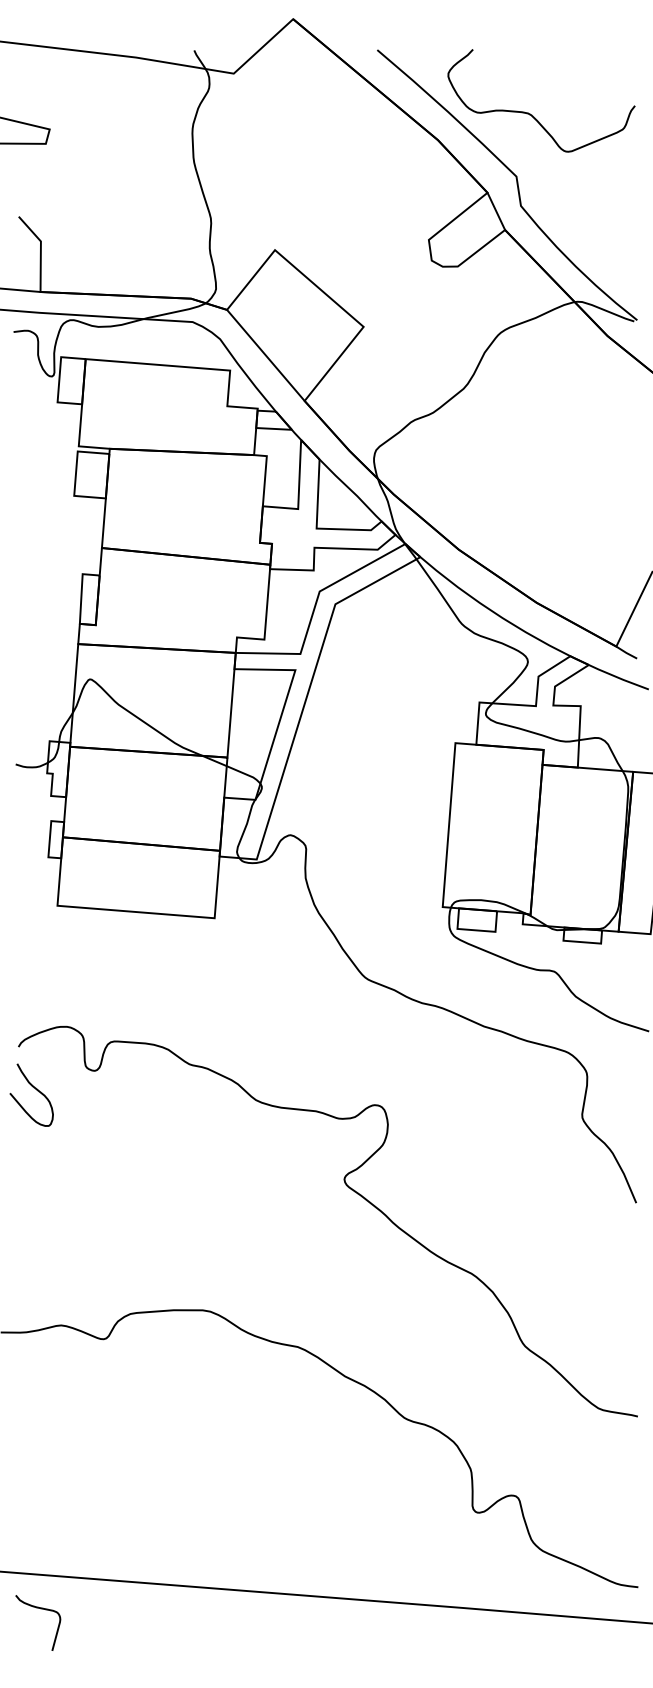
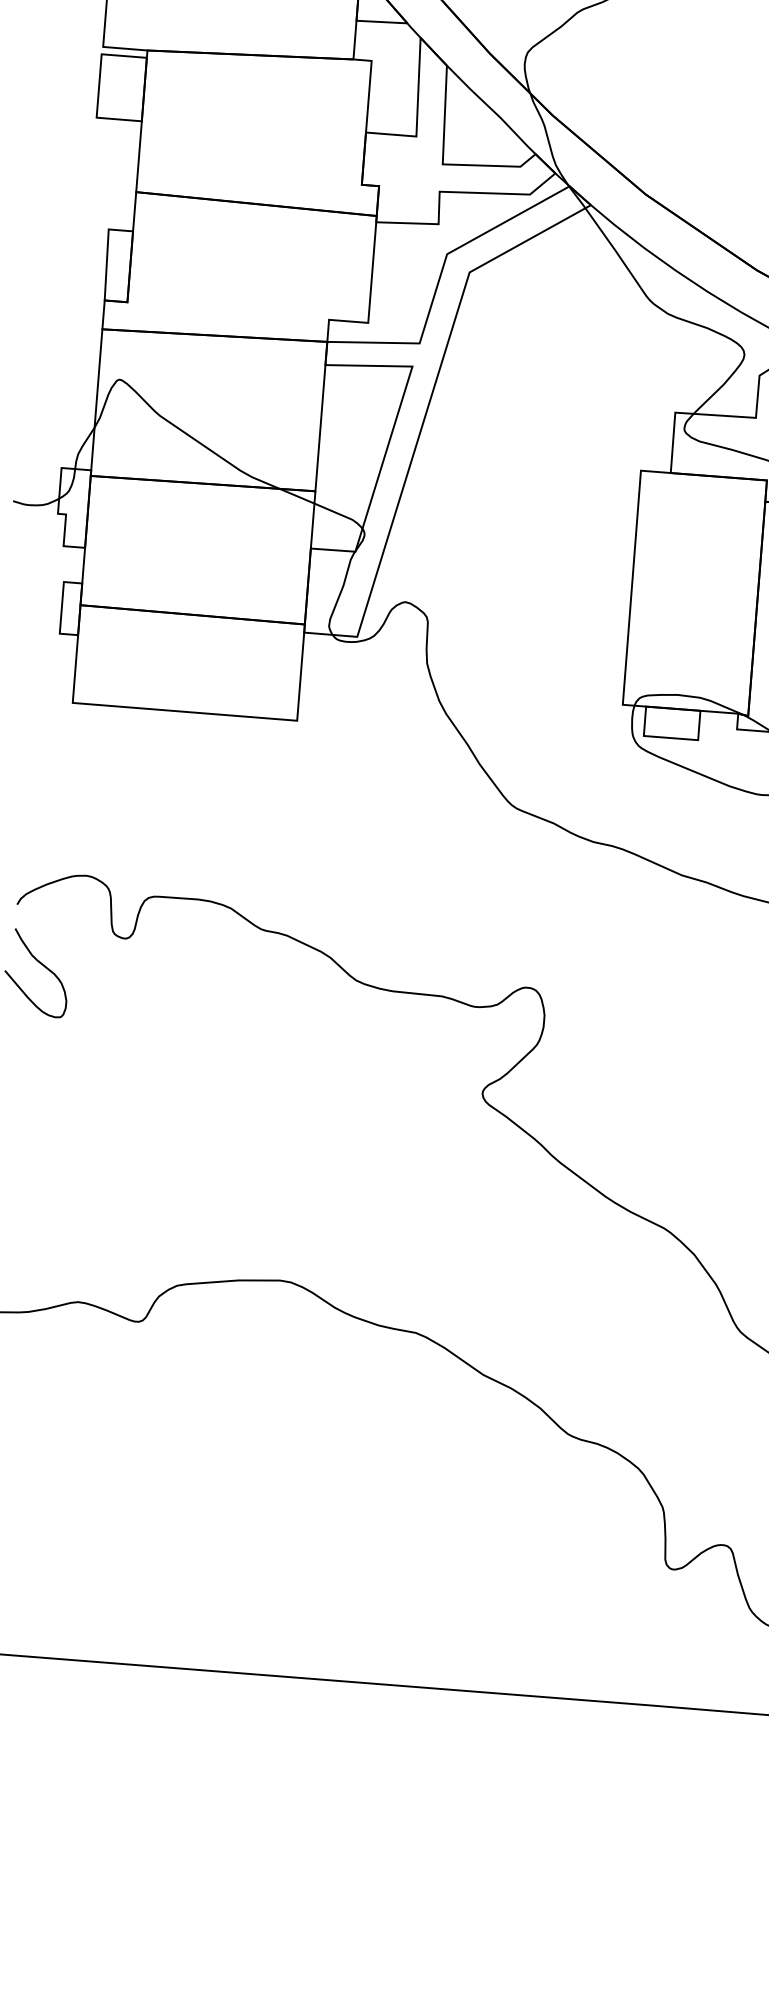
curve: (40, 1609) -> (48, 1707), removed

